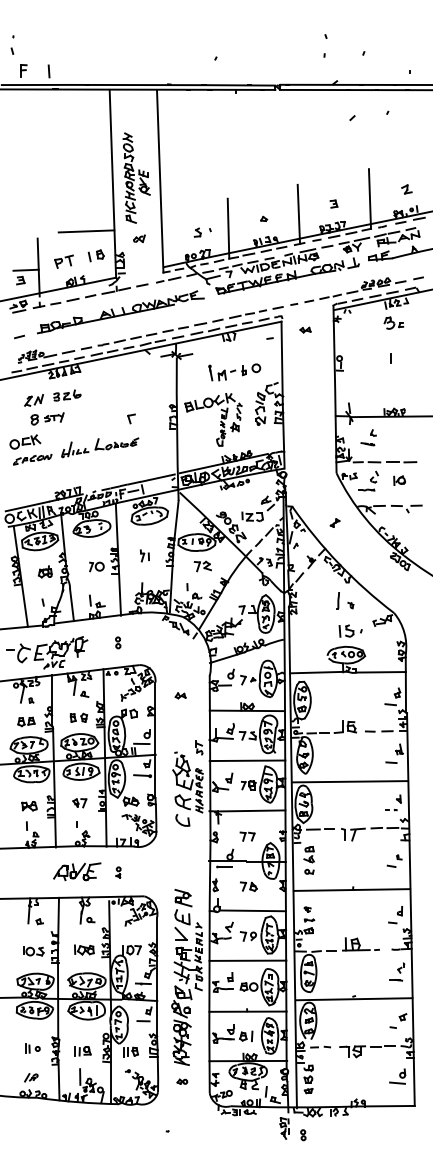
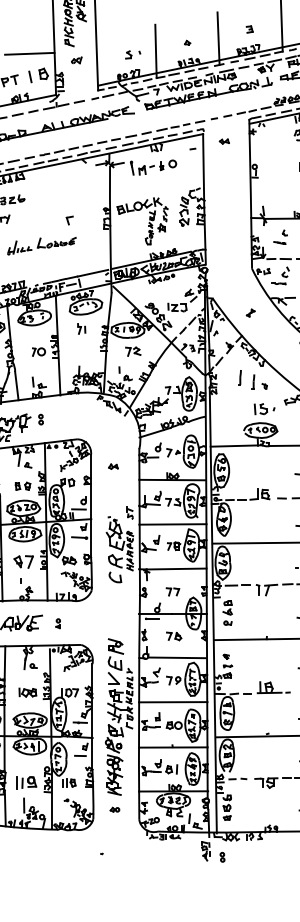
part: (95, 255) -> (37, 75), size x1.4
part: (234, 372) -> (153, 167), moved
part: (144, 555) -> (81, 328), moved
line: (322, 595) -> (239, 377), added
part: (118, 642) -> (41, 419), moved
part: (79, 803) -> (23, 562), size x1.6
part: (82, 1051) -> (26, 782), size x1.4

